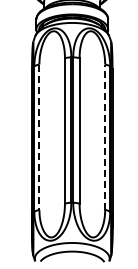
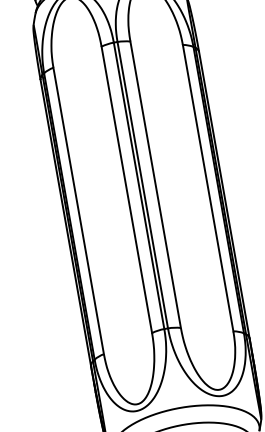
line: (39, 137) -> (78, 211), dashed -> solid
line: (105, 137) -> (208, 188), dashed -> solid

